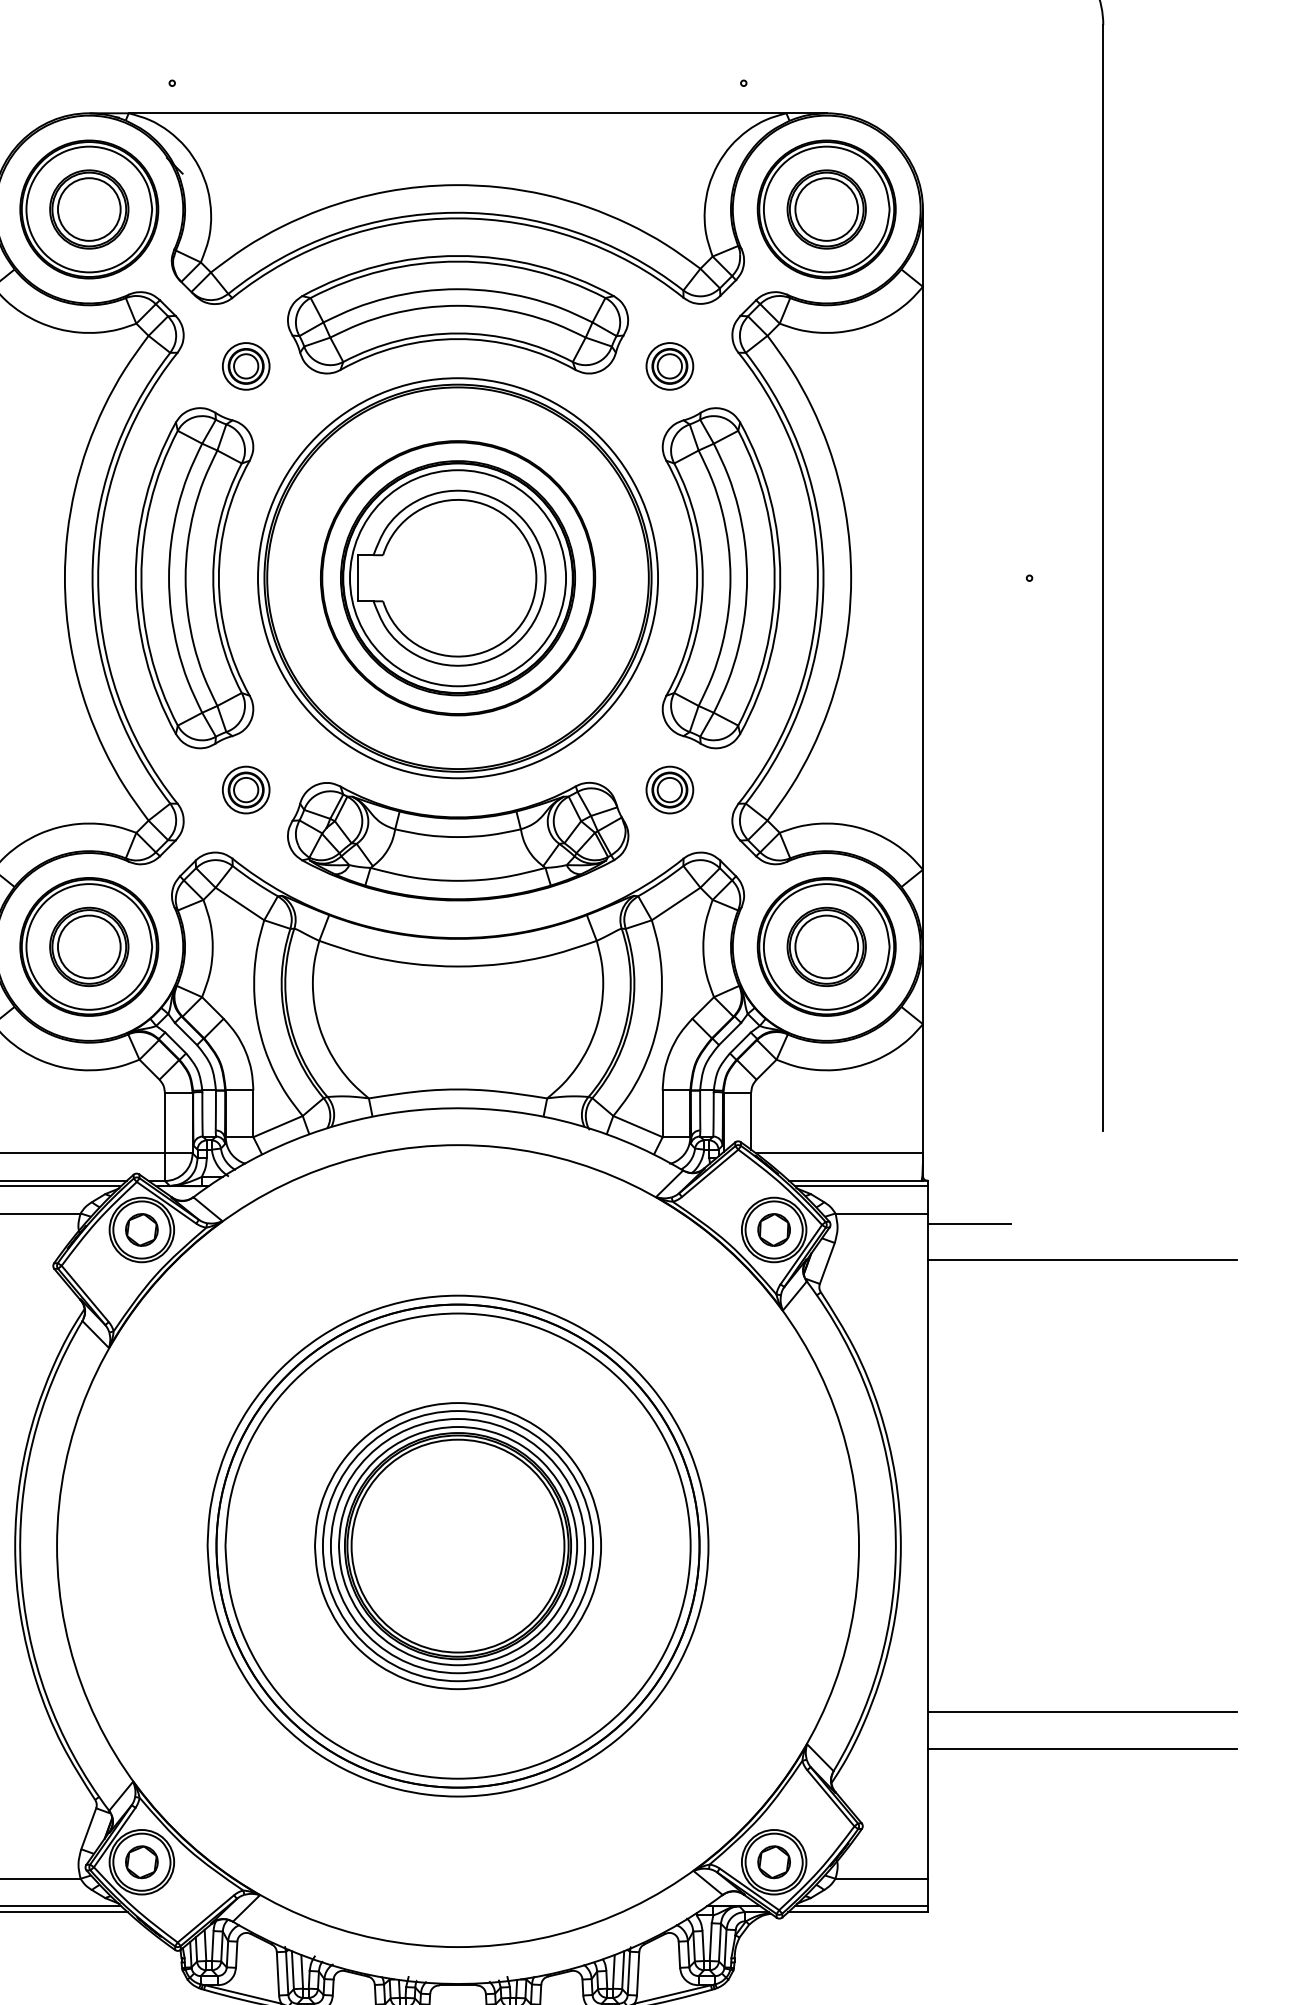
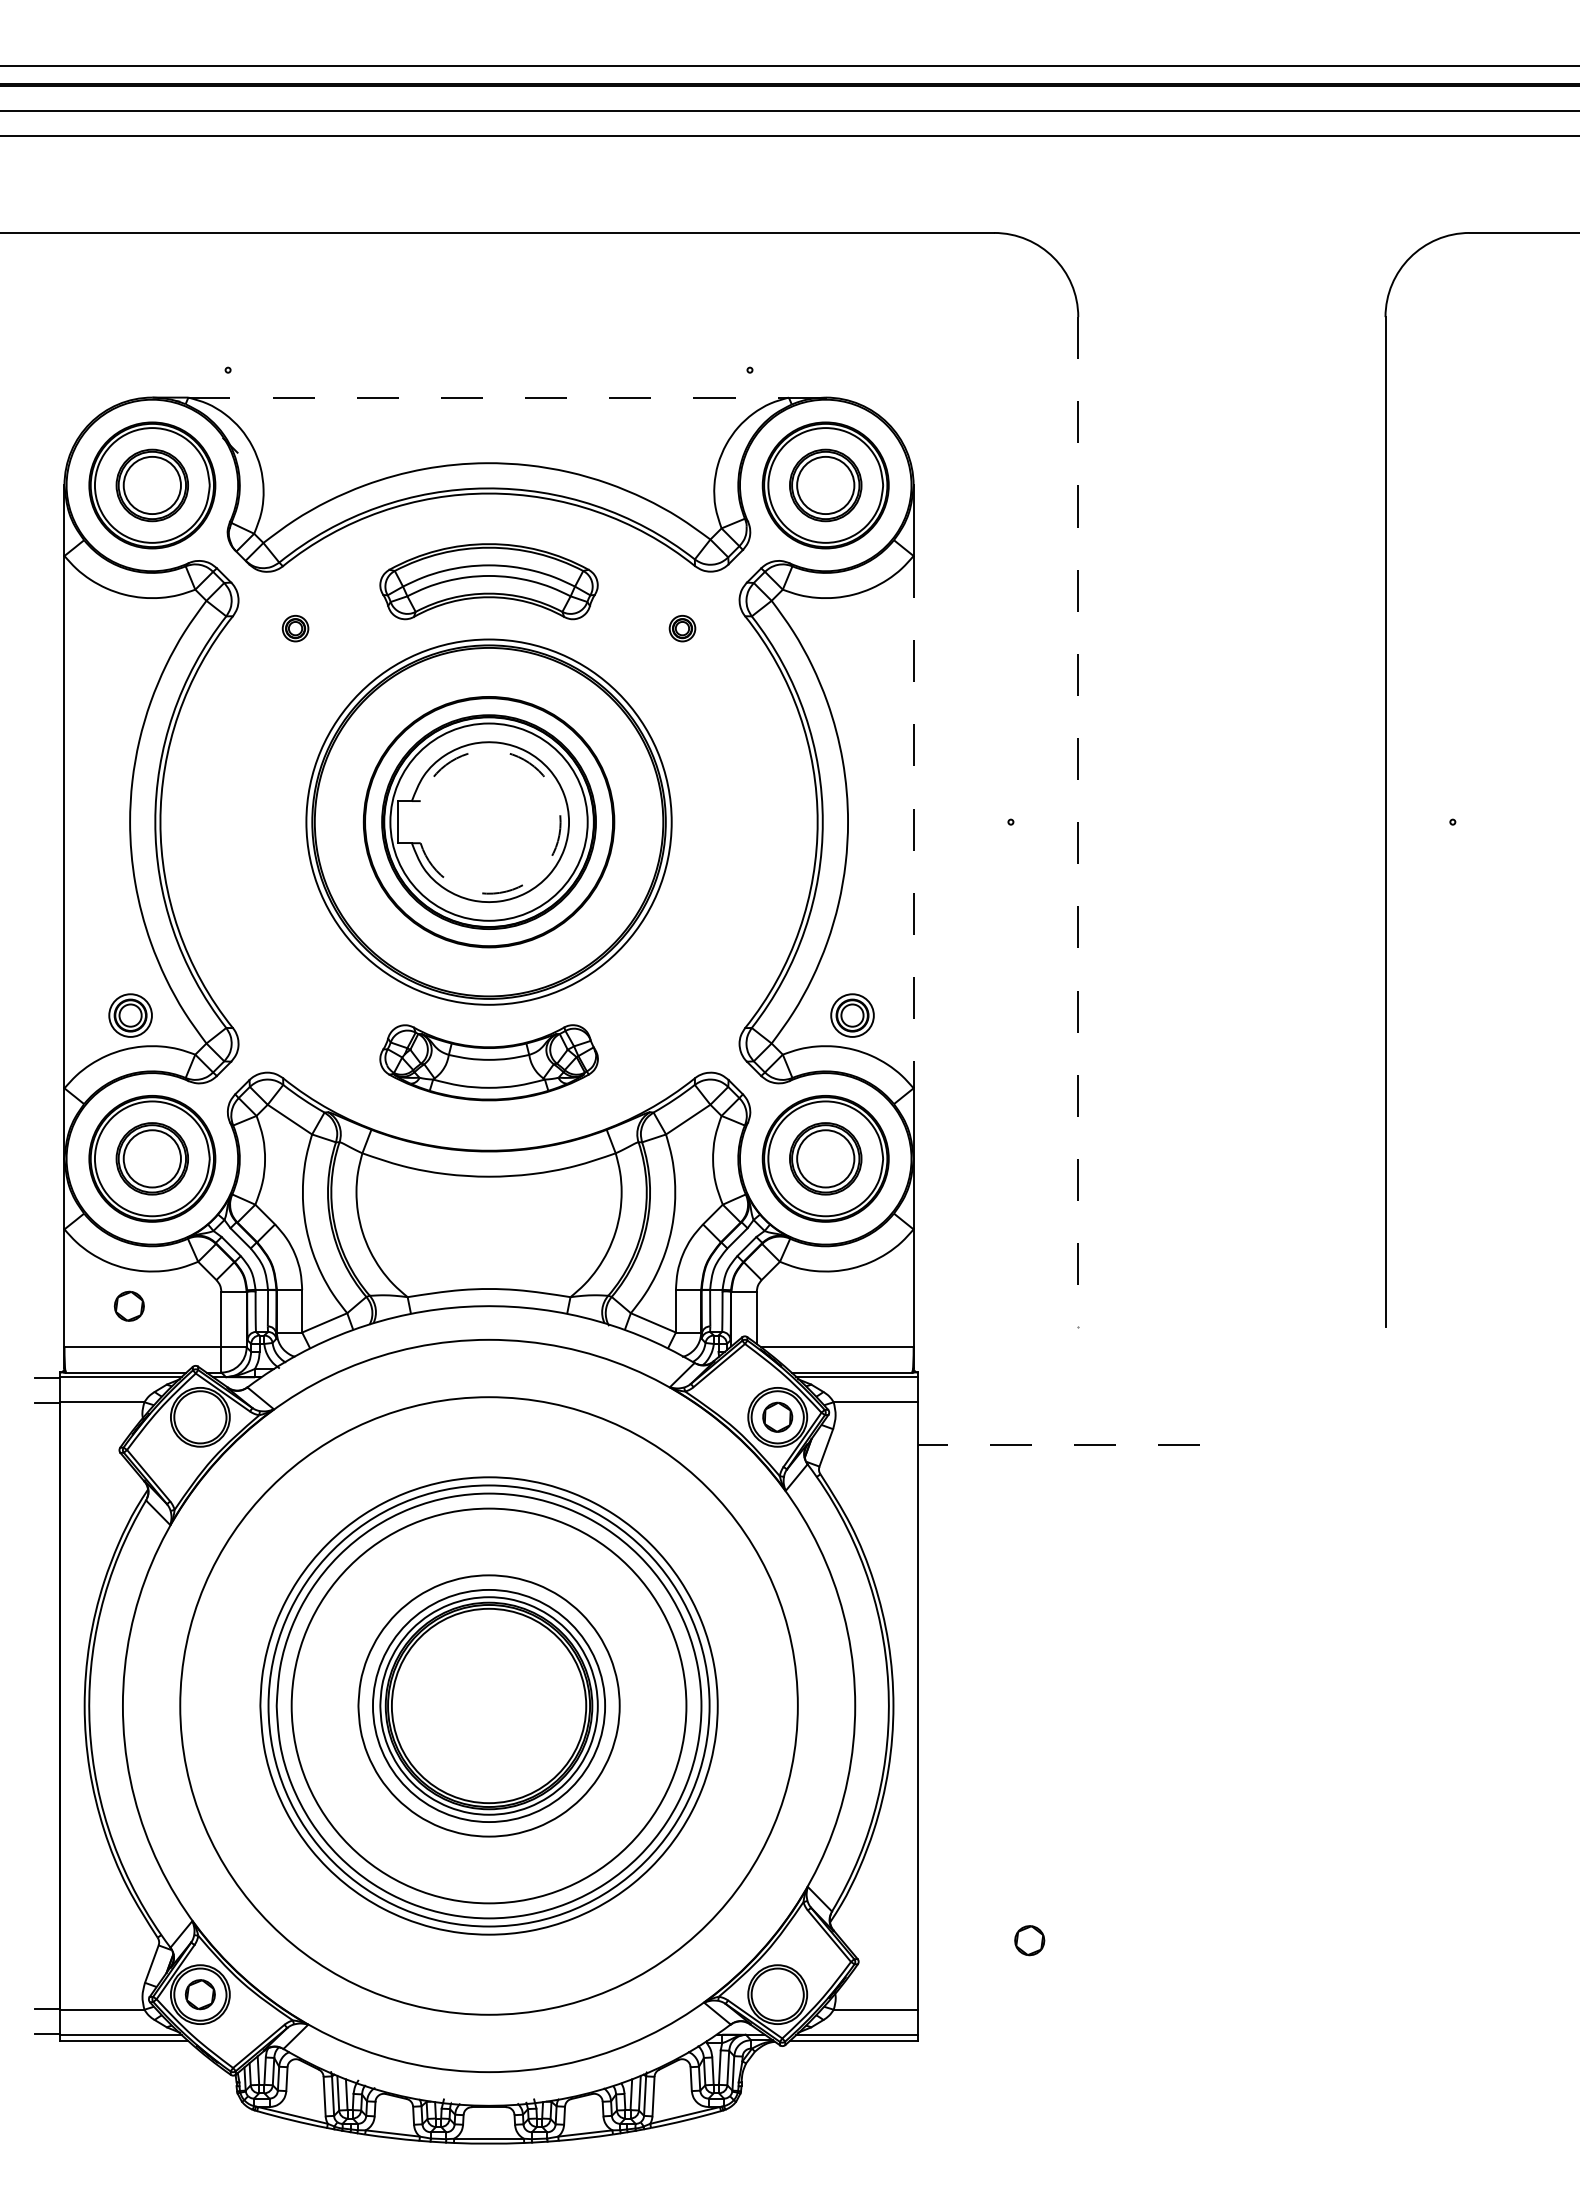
line: (458, 113) -> (489, 397), solid -> dashed
part: (457, 314) -> (488, 581), size x0.7
part: (246, 366) -> (295, 628), size x0.6
part: (669, 366) -> (682, 628), size x0.6
part: (194, 577) -> (248, 821), removed
arc: (536, 578) -> (560, 822), solid -> dashed
part: (721, 578) -> (729, 822), removed
line: (922, 578) -> (913, 822), solid -> dashed
line: (1103, 578) -> (1078, 822), solid -> dashed
part: (246, 789) -> (130, 1015), moved
part: (669, 789) -> (852, 1015), moved
part: (457, 841) -> (488, 1062), size x0.7
line: (969, 1223) -> (956, 1411), removed
part: (140, 1229) -> (128, 1305), moved
line: (1082, 1260) -> (1059, 1445), solid -> dashed
circle: (457, 1545) -> (488, 1705), size x1.4
circle: (457, 1545) -> (488, 1705), size x1.6
line: (1082, 1712) -> (1059, 1857), removed
line: (1082, 1749) -> (1059, 1891), removed
part: (773, 1862) -> (1029, 1940), moved

